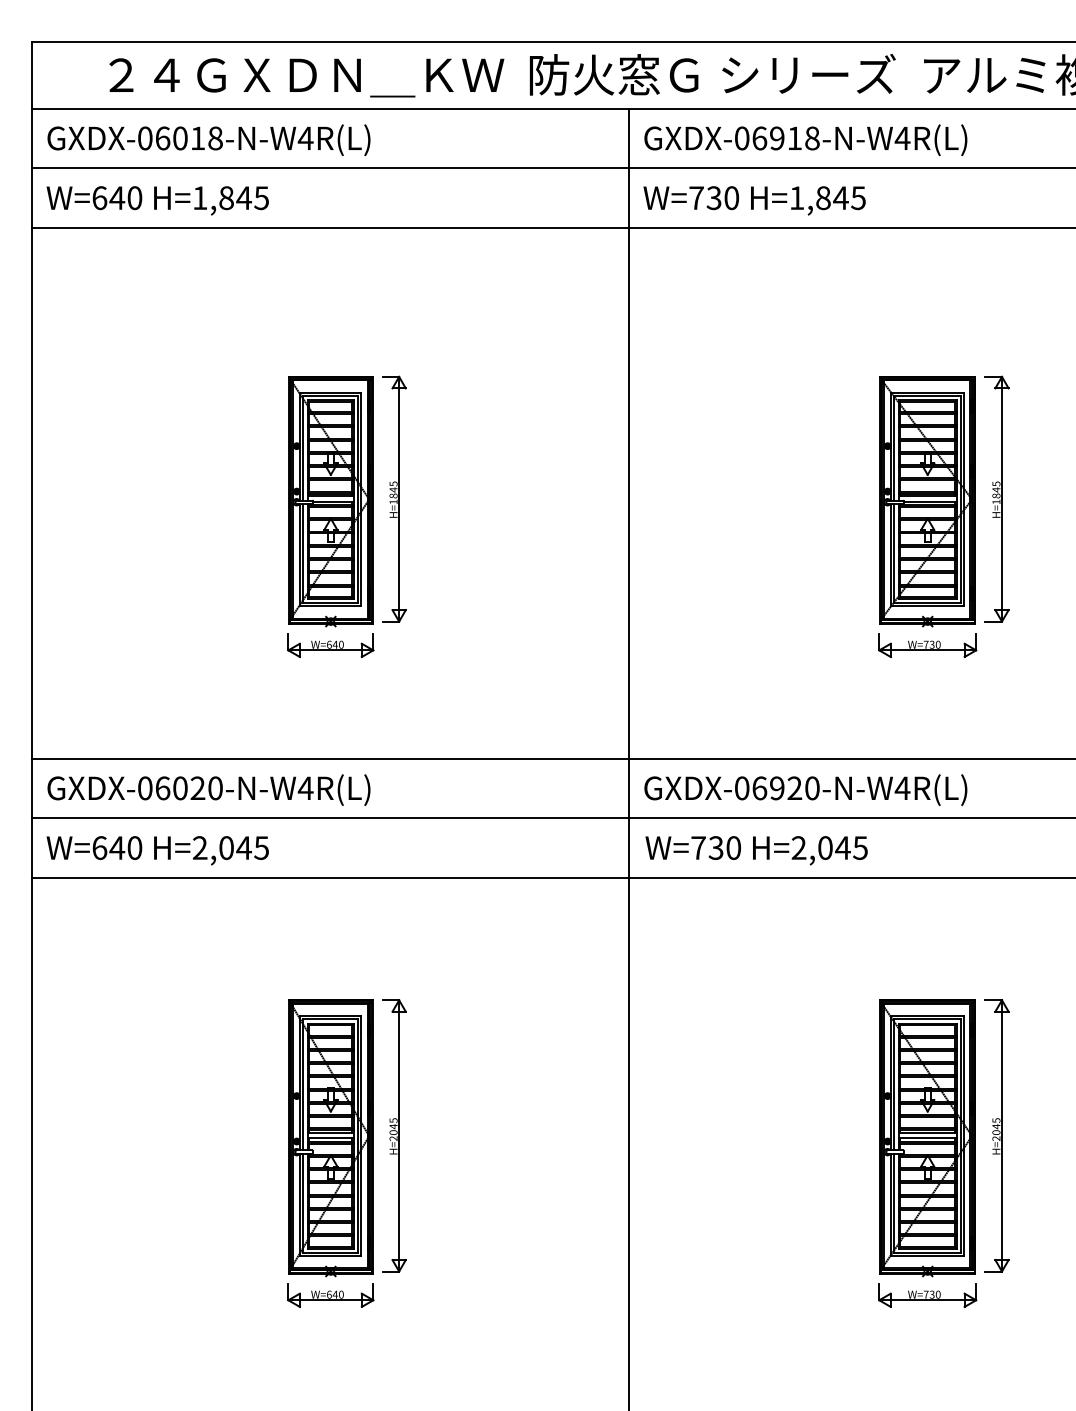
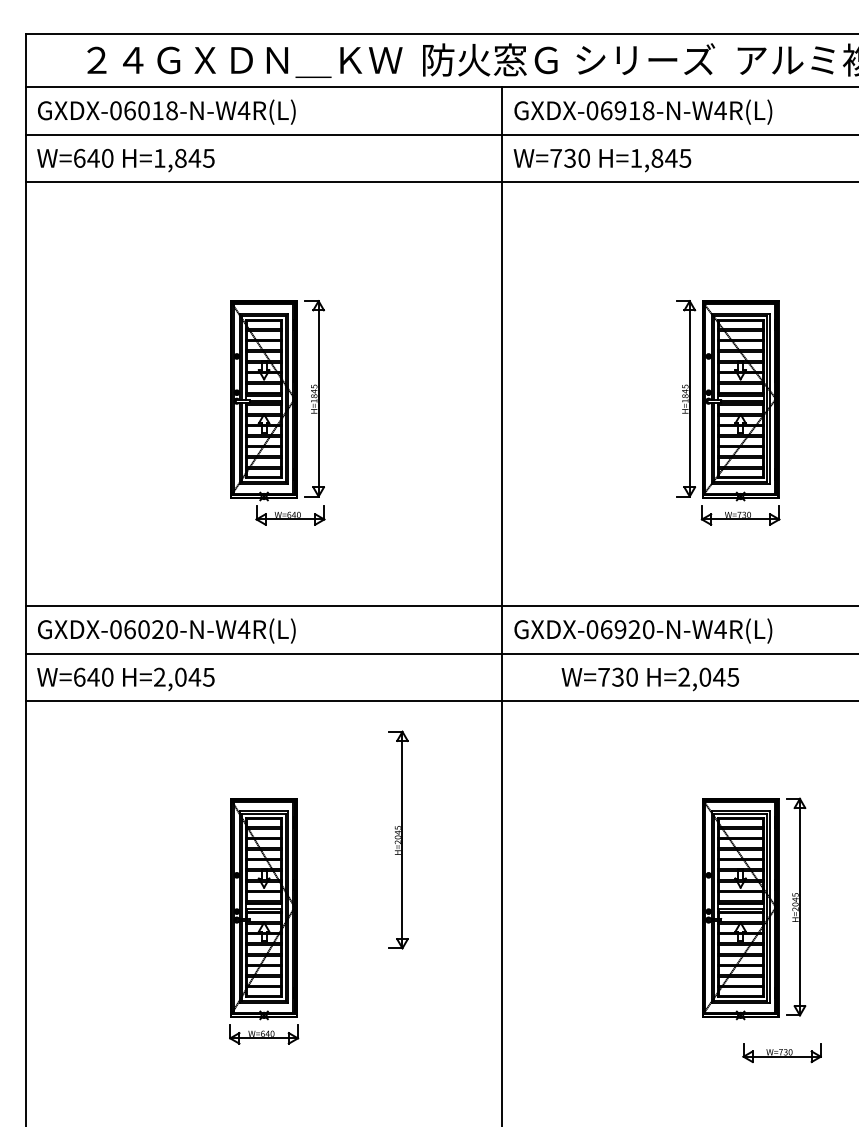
part: (996, 498) -> (685, 398), moved
part: (330, 645) -> (290, 515), moved
text: (756, 850) -> (650, 679), moved
part: (394, 1135) -> (398, 839), moved
part: (927, 1295) -> (781, 1052), moved

